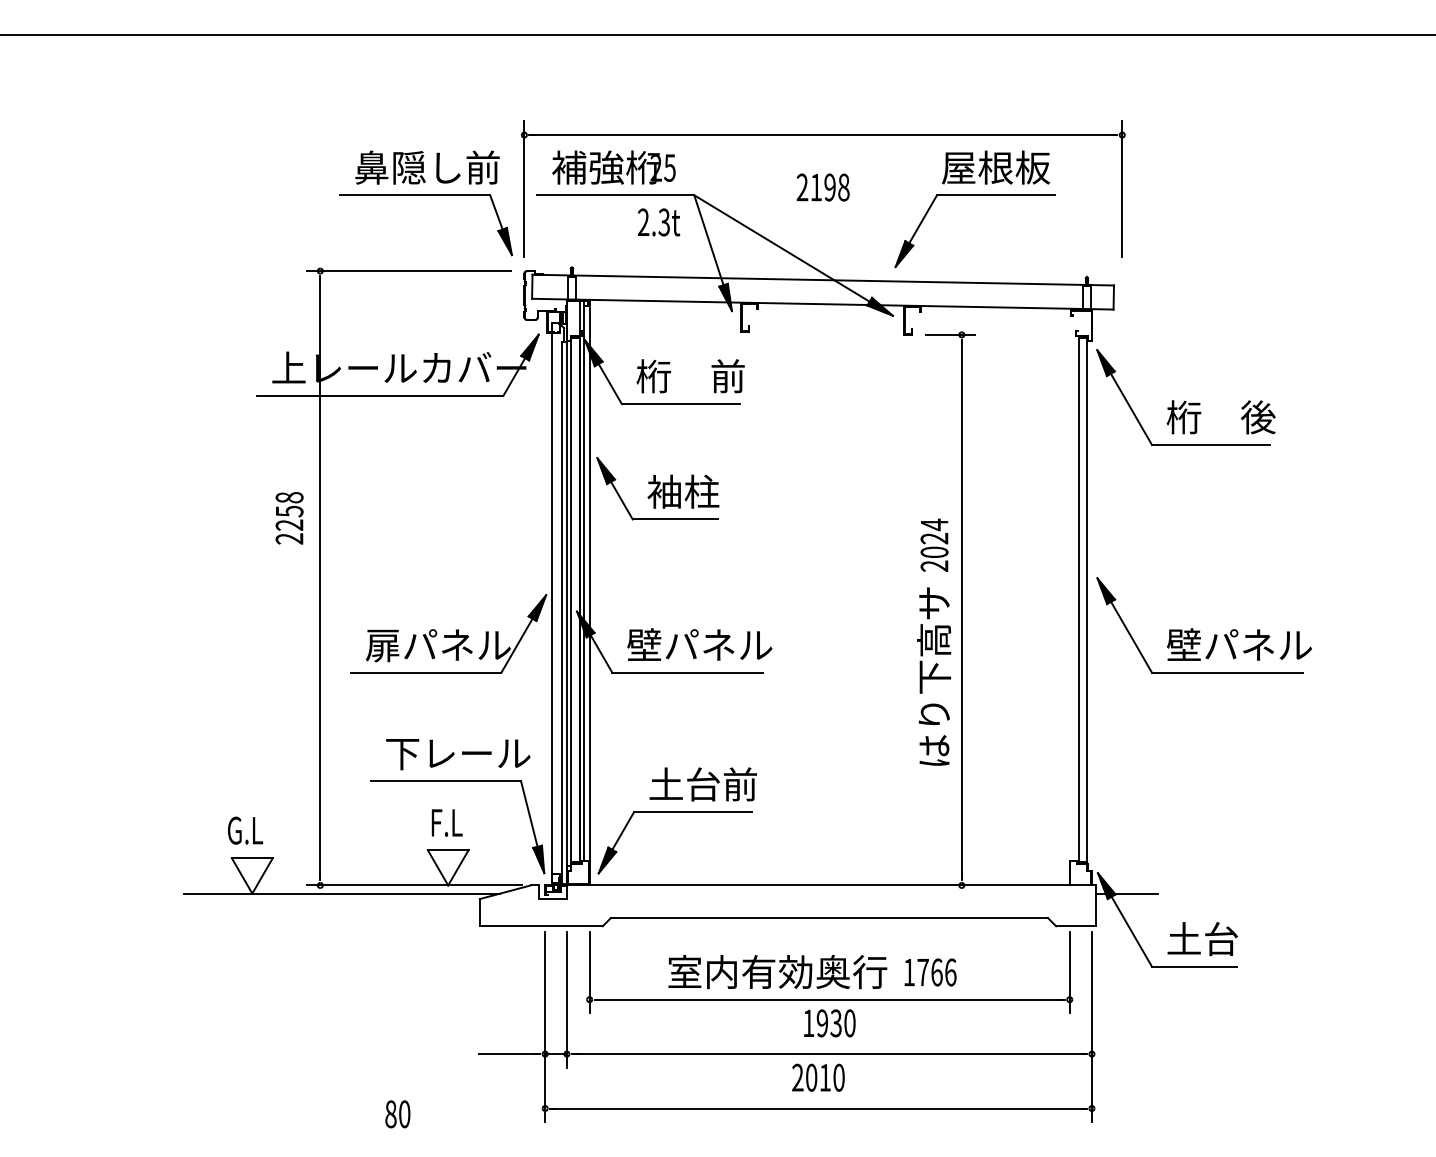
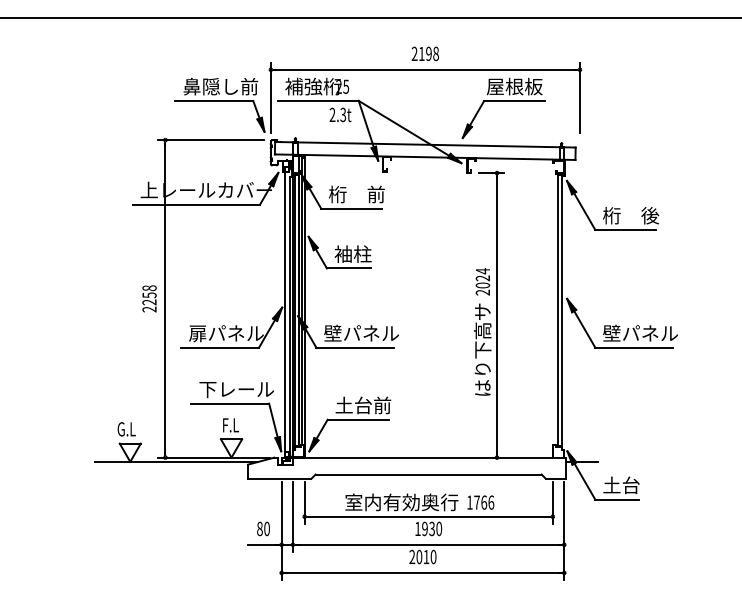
text: (821, 186) -> (424, 53), moved
text: (289, 517) -> (149, 298), moved
text: (397, 1113) -> (263, 528), moved

